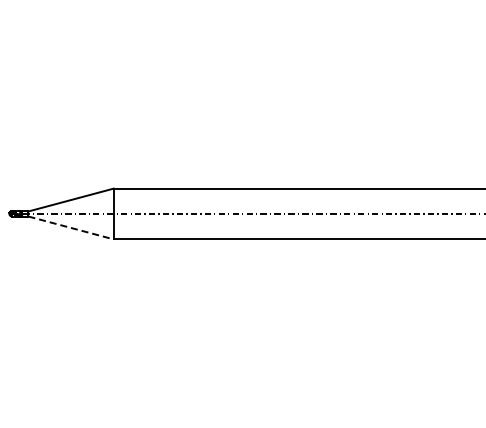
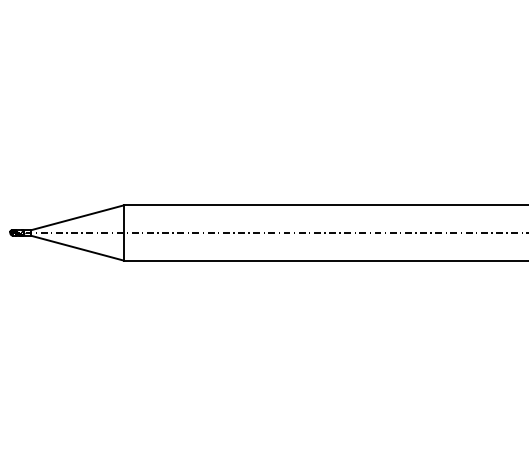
line: (71, 228) -> (77, 248), dashed -> solid

